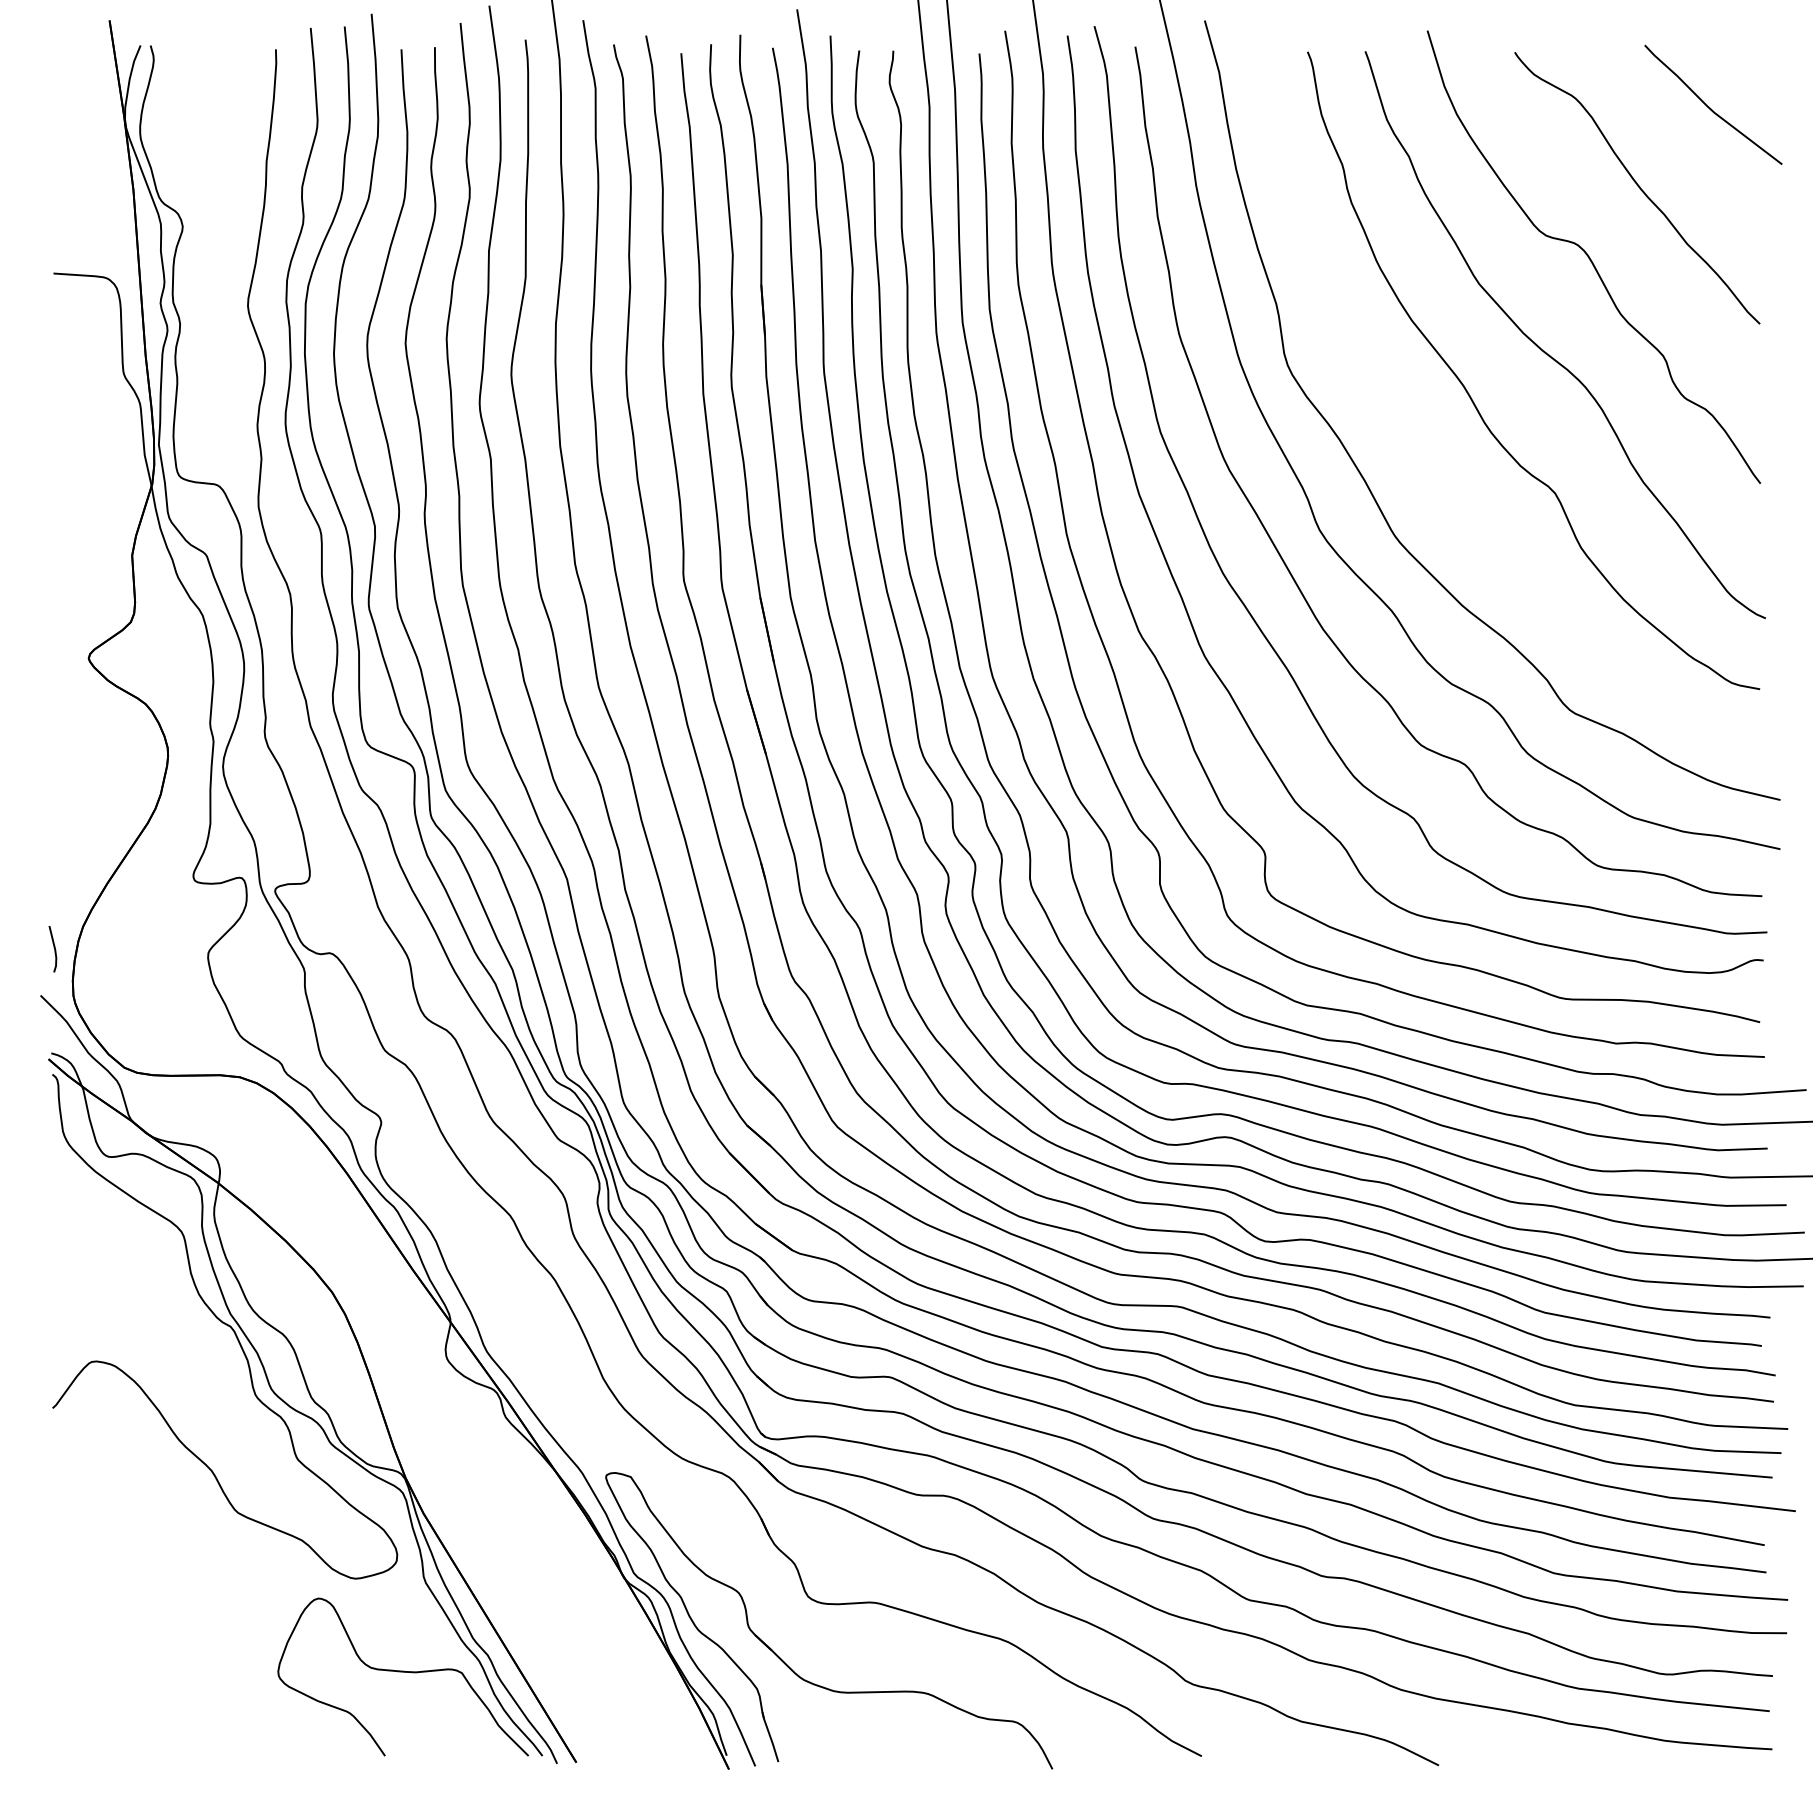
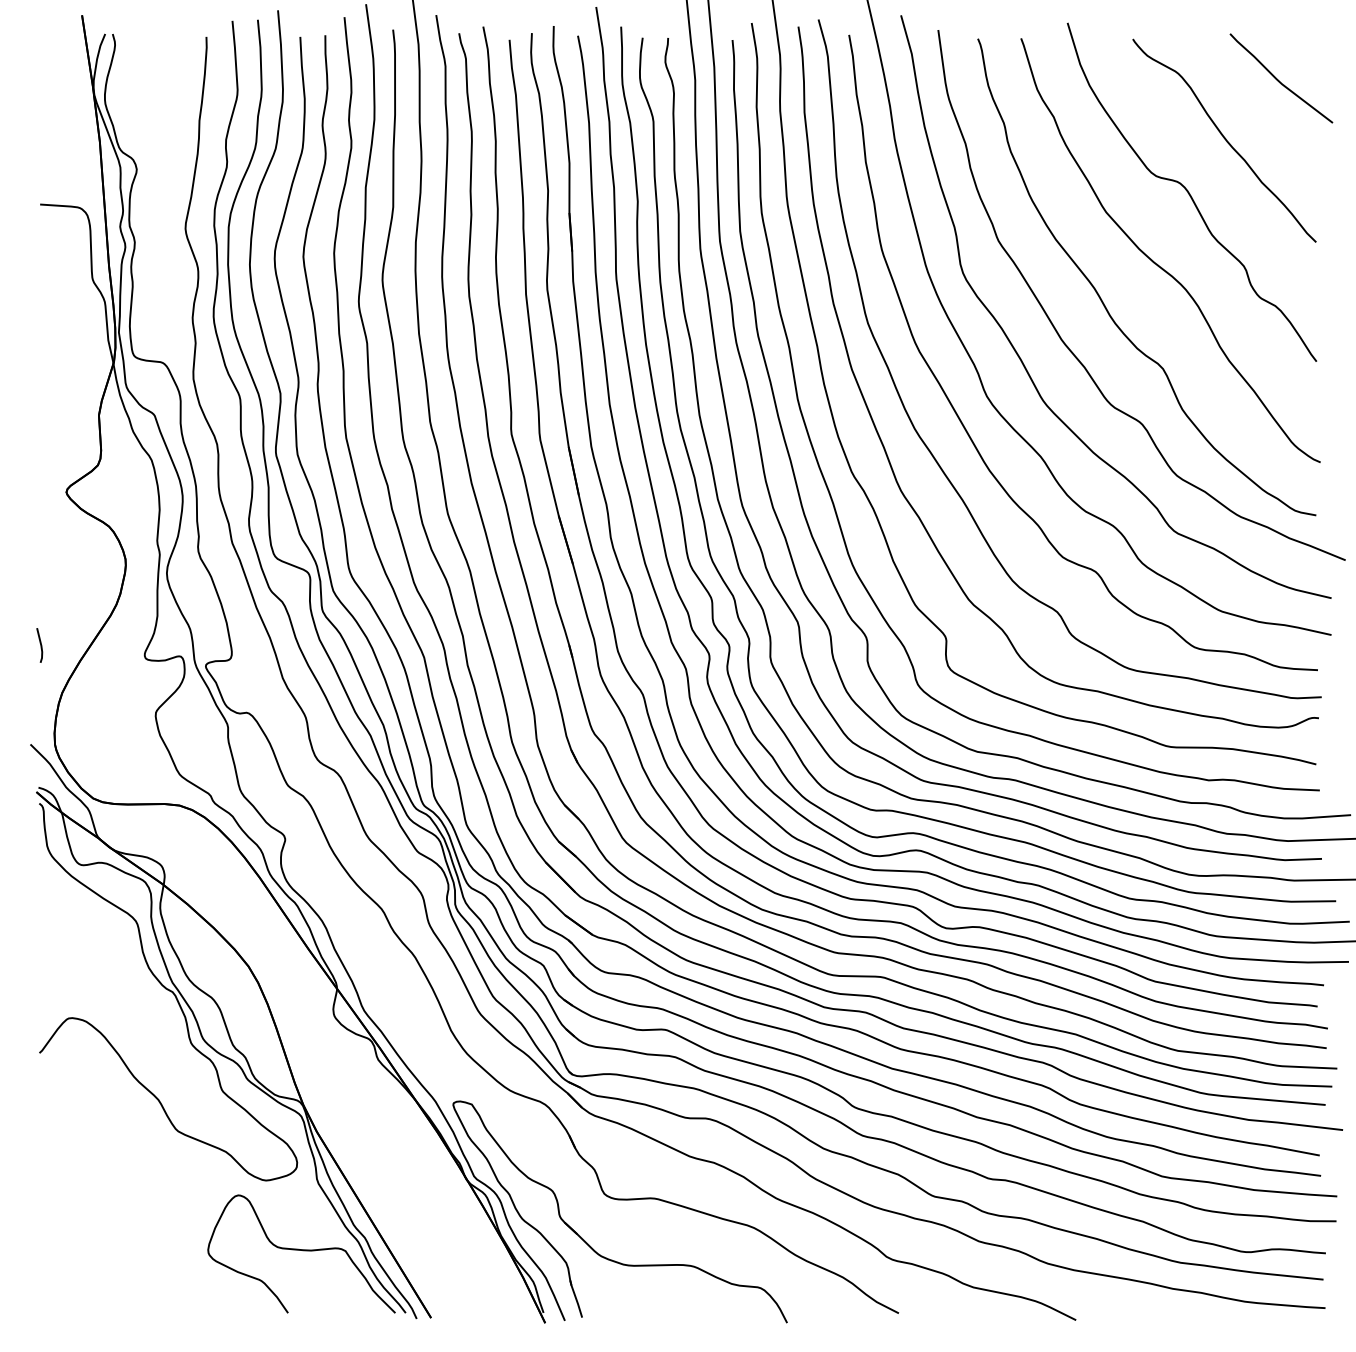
curve: (1438, 475) -> (1075, 355), added
line: (54, 949) -> (40, 645), moved

